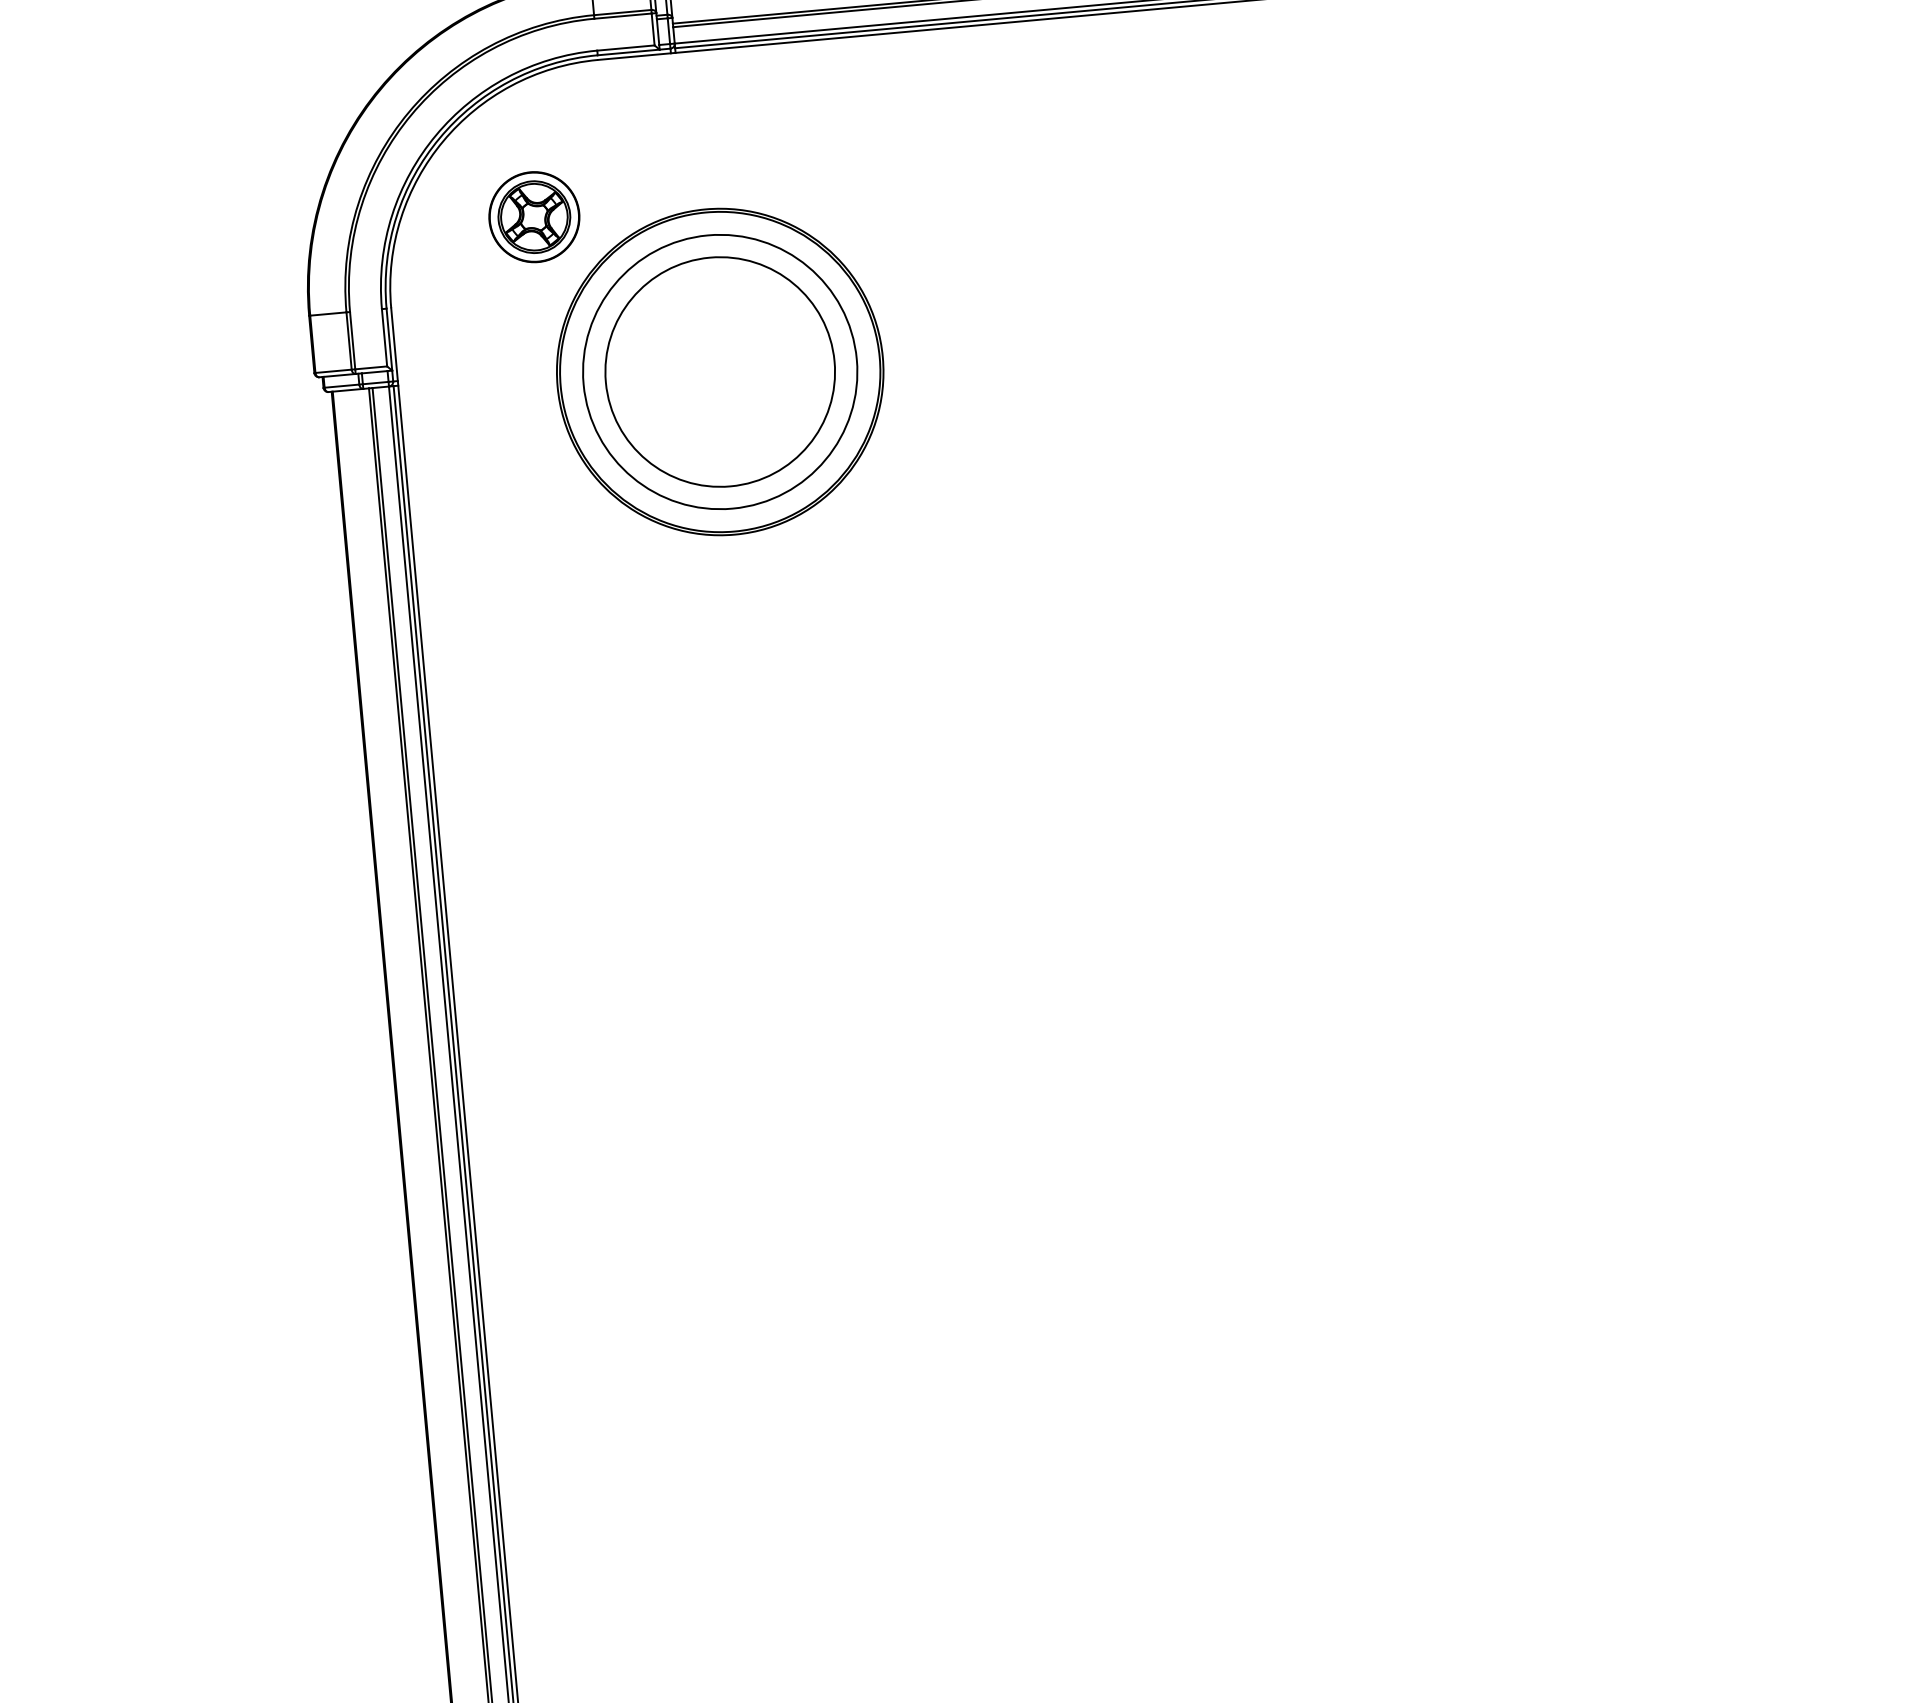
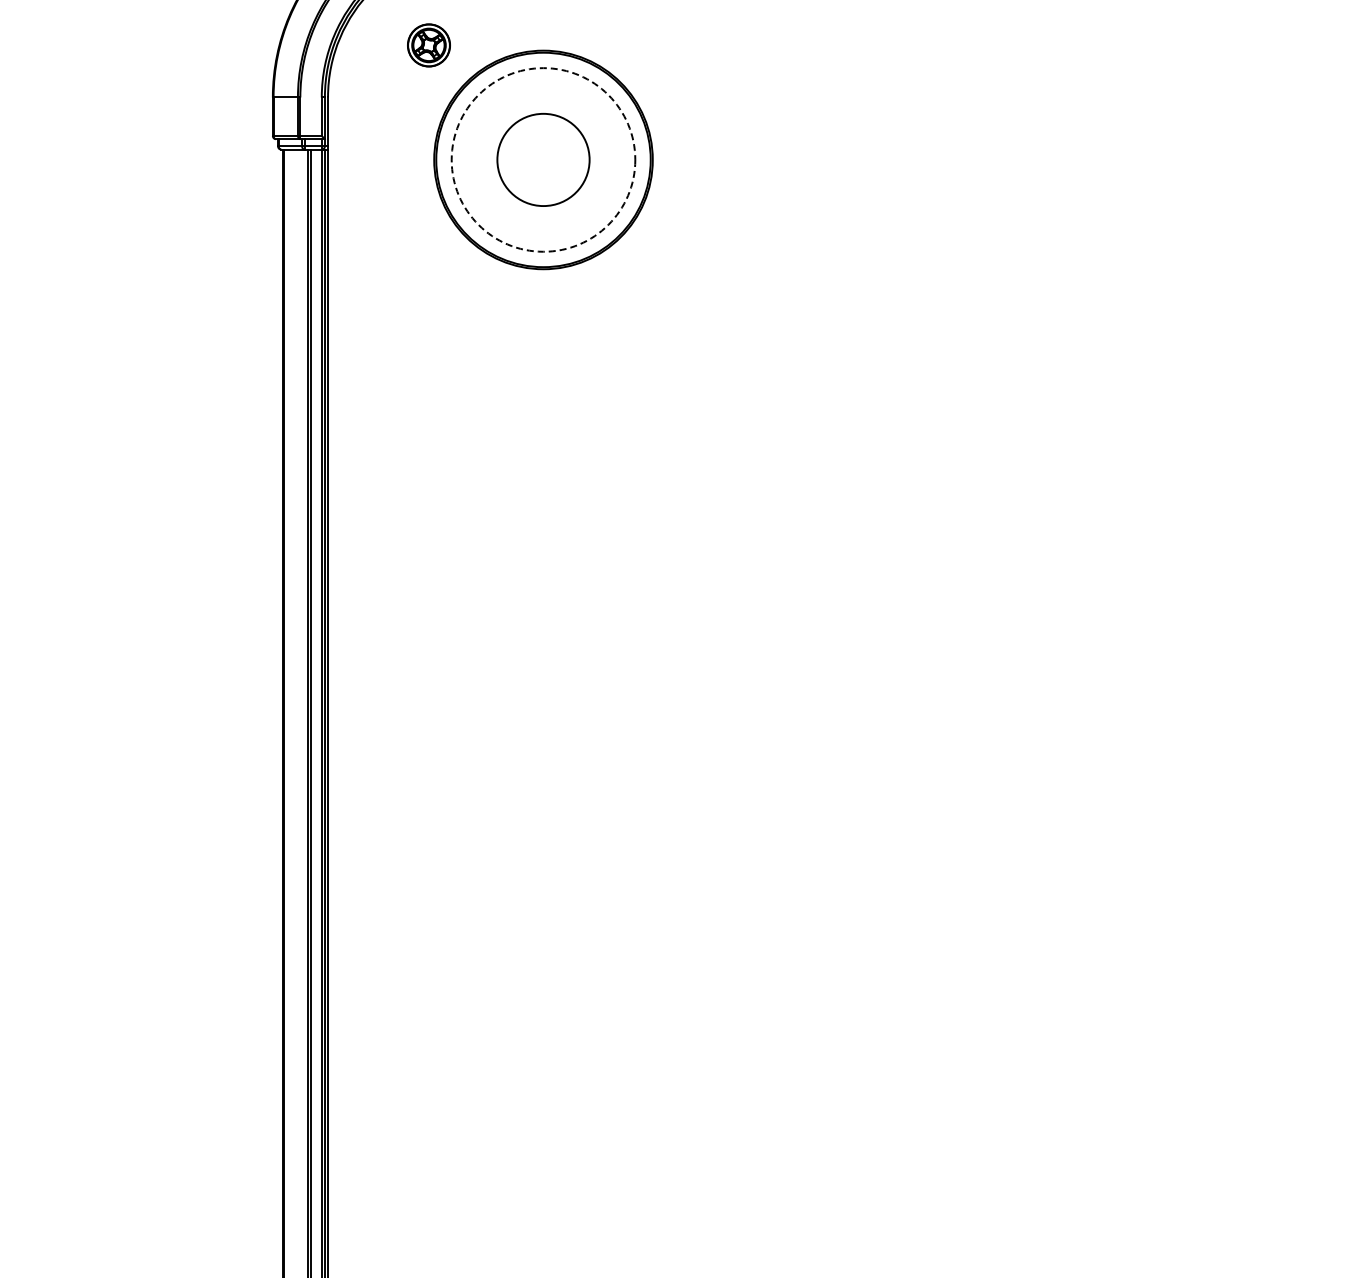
part: (533, 217) -> (428, 45), size x0.7
circle: (720, 371) -> (543, 159), size x0.6
circle: (720, 371) -> (543, 159), solid -> dashed

